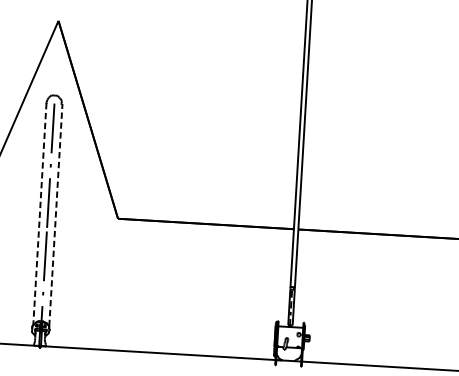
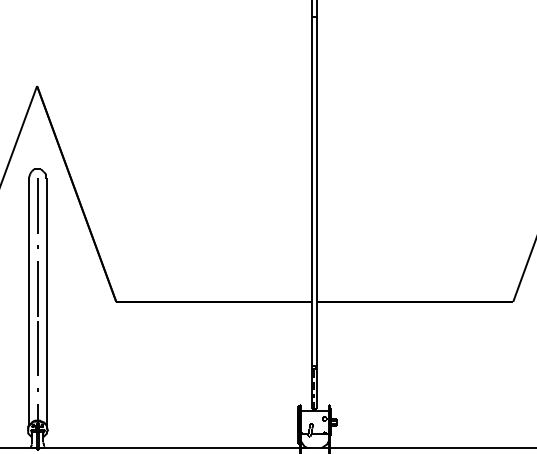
line: (40, 213) -> (29, 301), dashed -> solid
line: (56, 214) -> (47, 301), dashed -> solid

